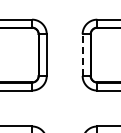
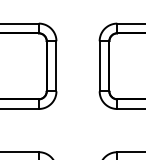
line: (82, 55) -> (99, 66), dashed -> solid

